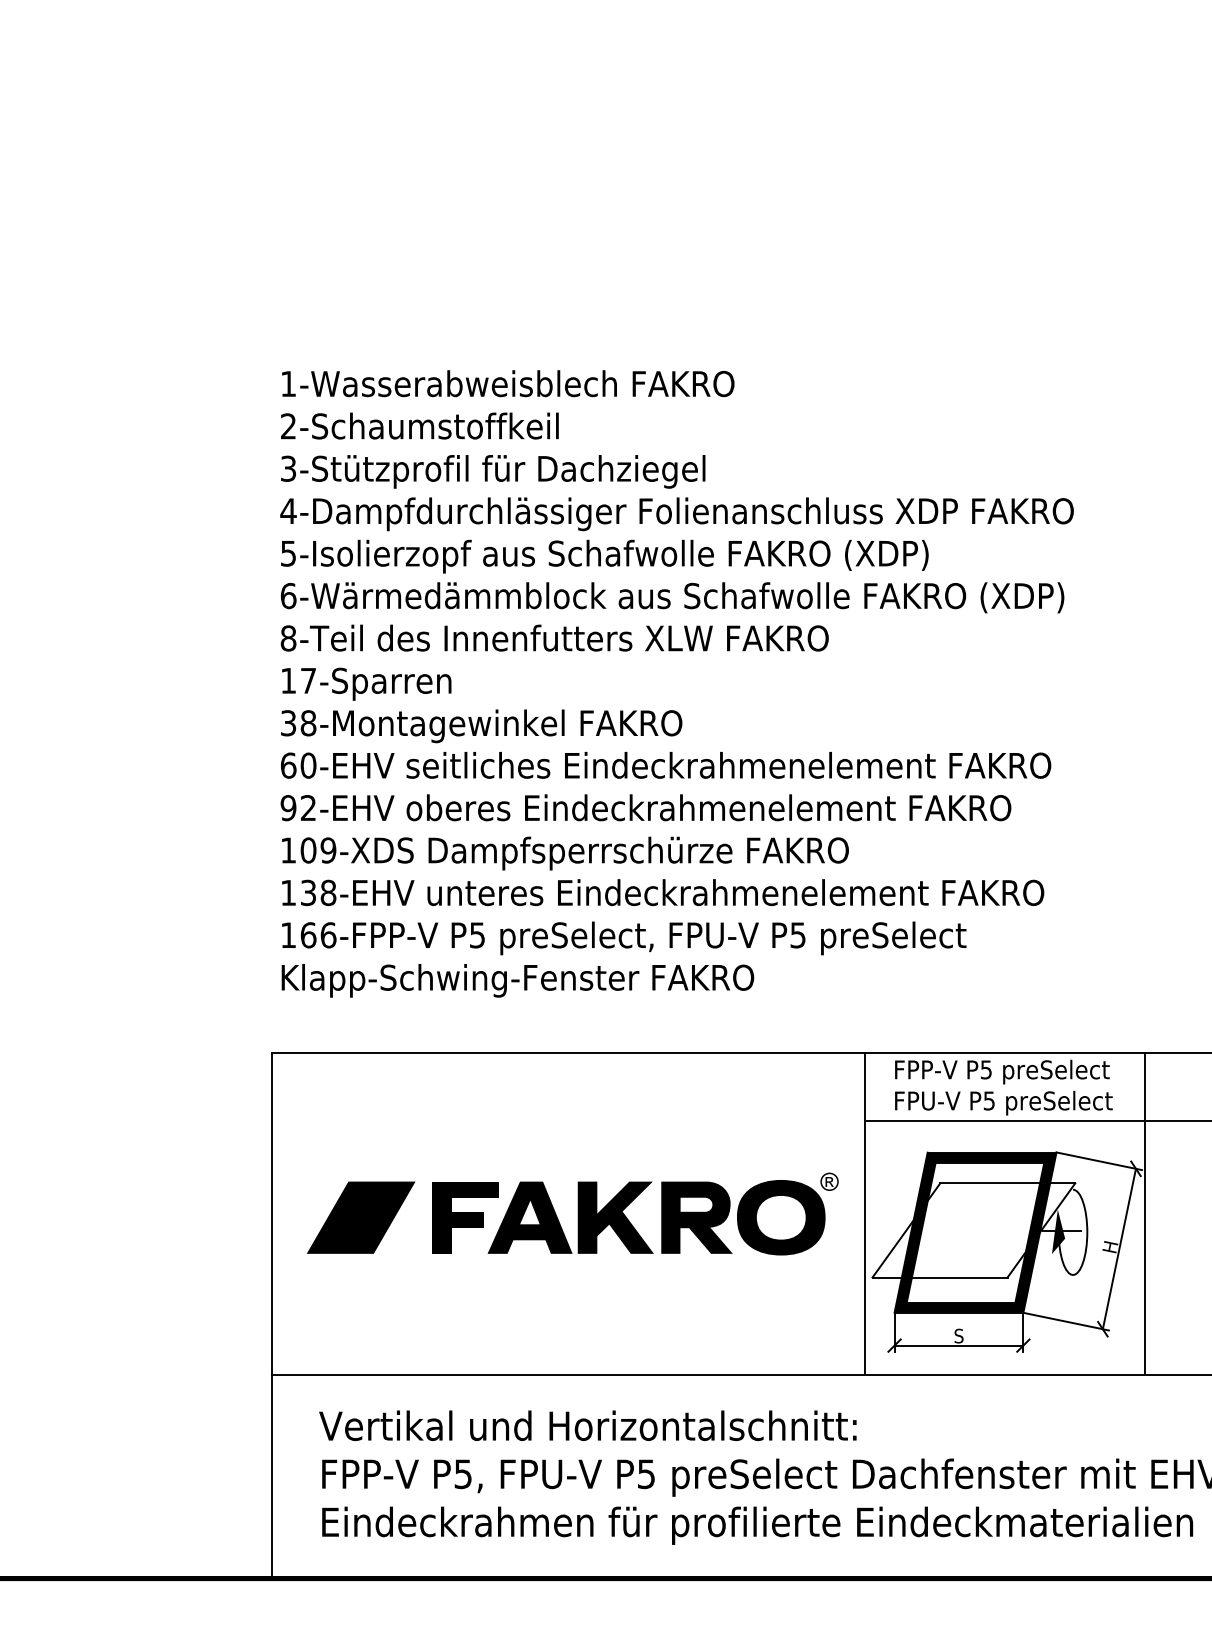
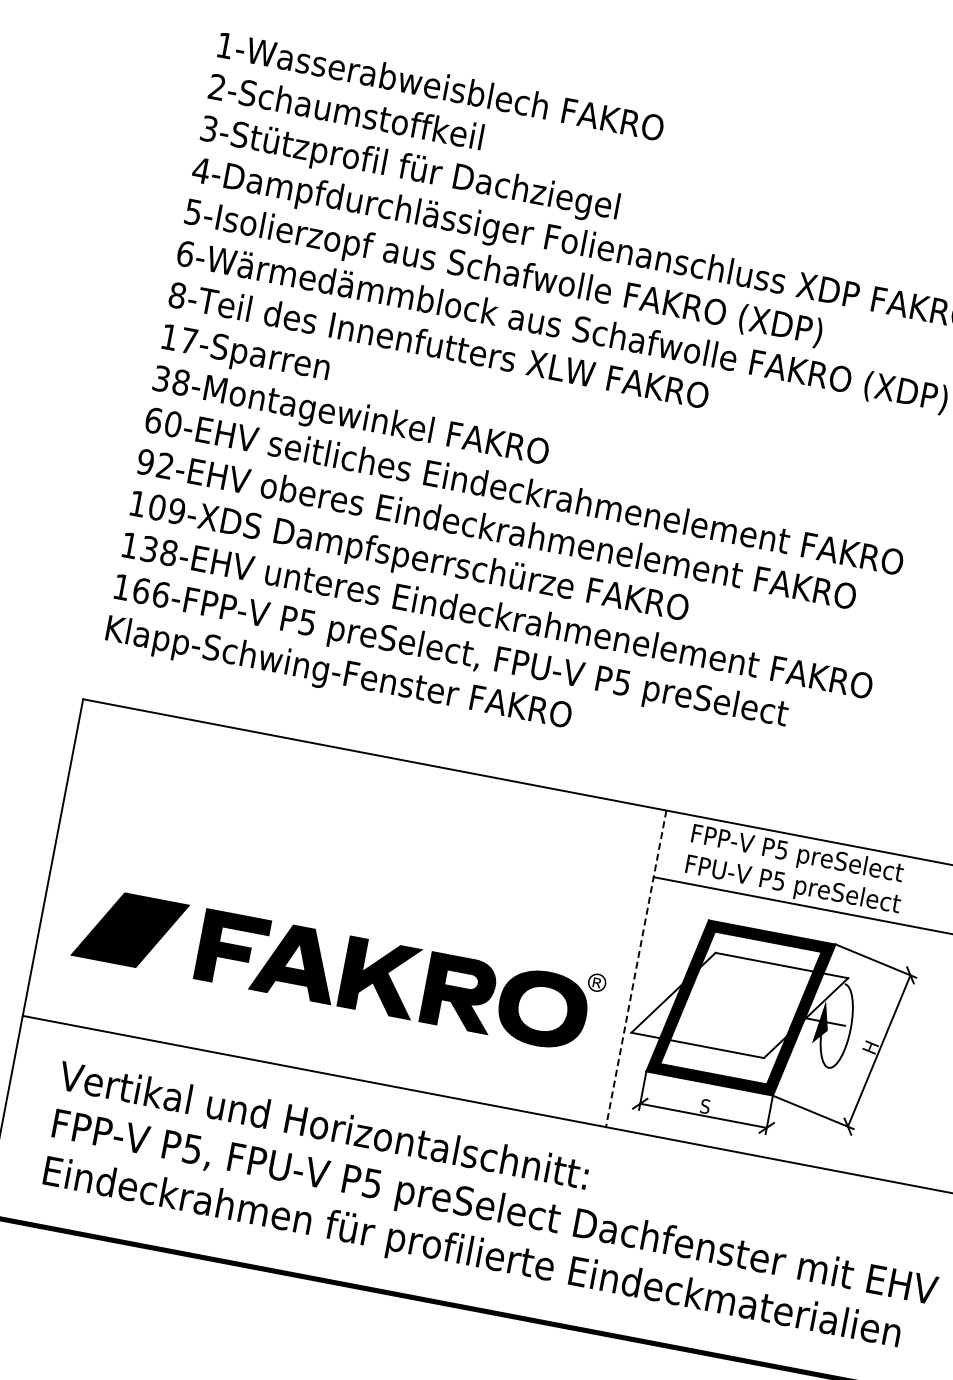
part: (572, 1213) -> (338, 965), moved
line: (1145, 1213) -> (911, 1021), removed
line: (865, 1214) -> (636, 969), solid -> dashed

